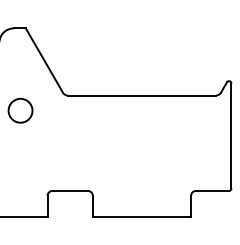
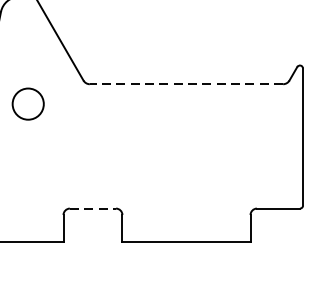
line: (141, 95) -> (185, 84), solid -> dashed
line: (70, 190) -> (93, 208), solid -> dashed

